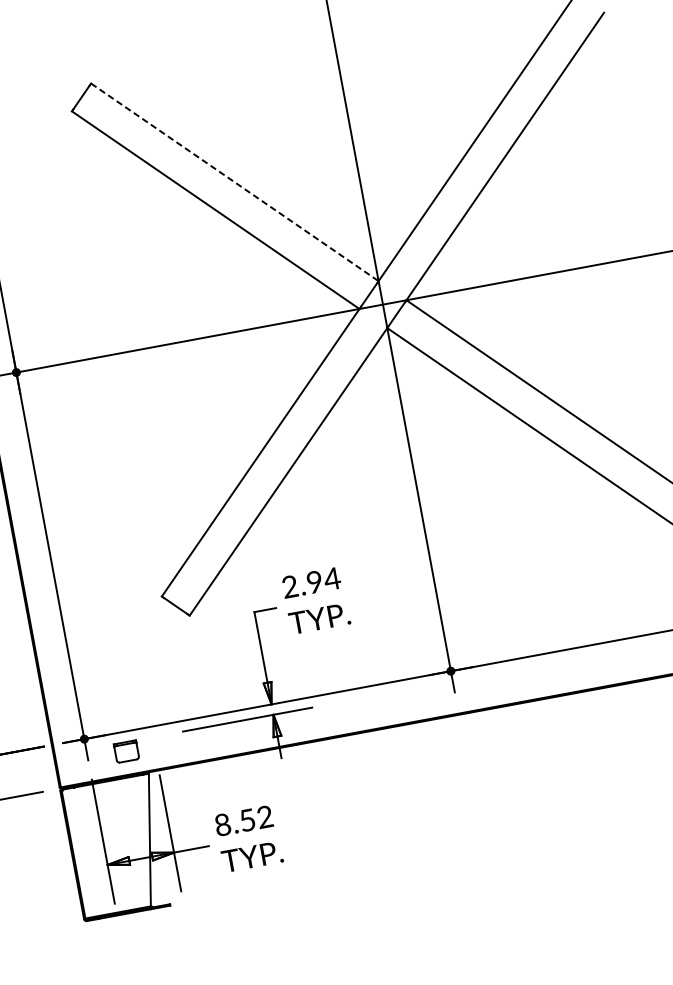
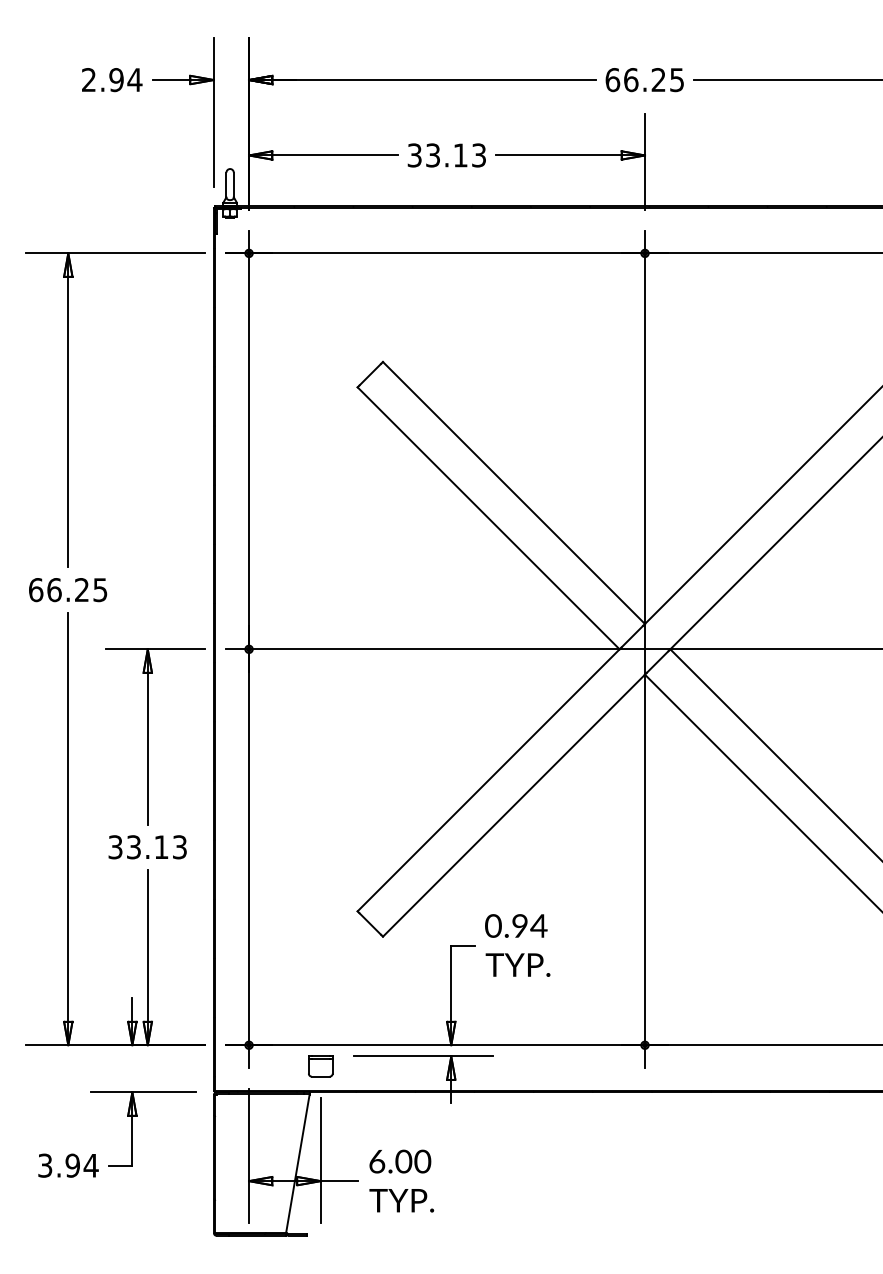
line: (235, 182) -> (514, 493), dashed -> solid
text: (290, 586) -> (493, 925), 2.94 -> 0.94
part: (126, 751) -> (320, 1066), moved
text: (244, 820) -> (400, 1161), 8.52 -> 6.00

